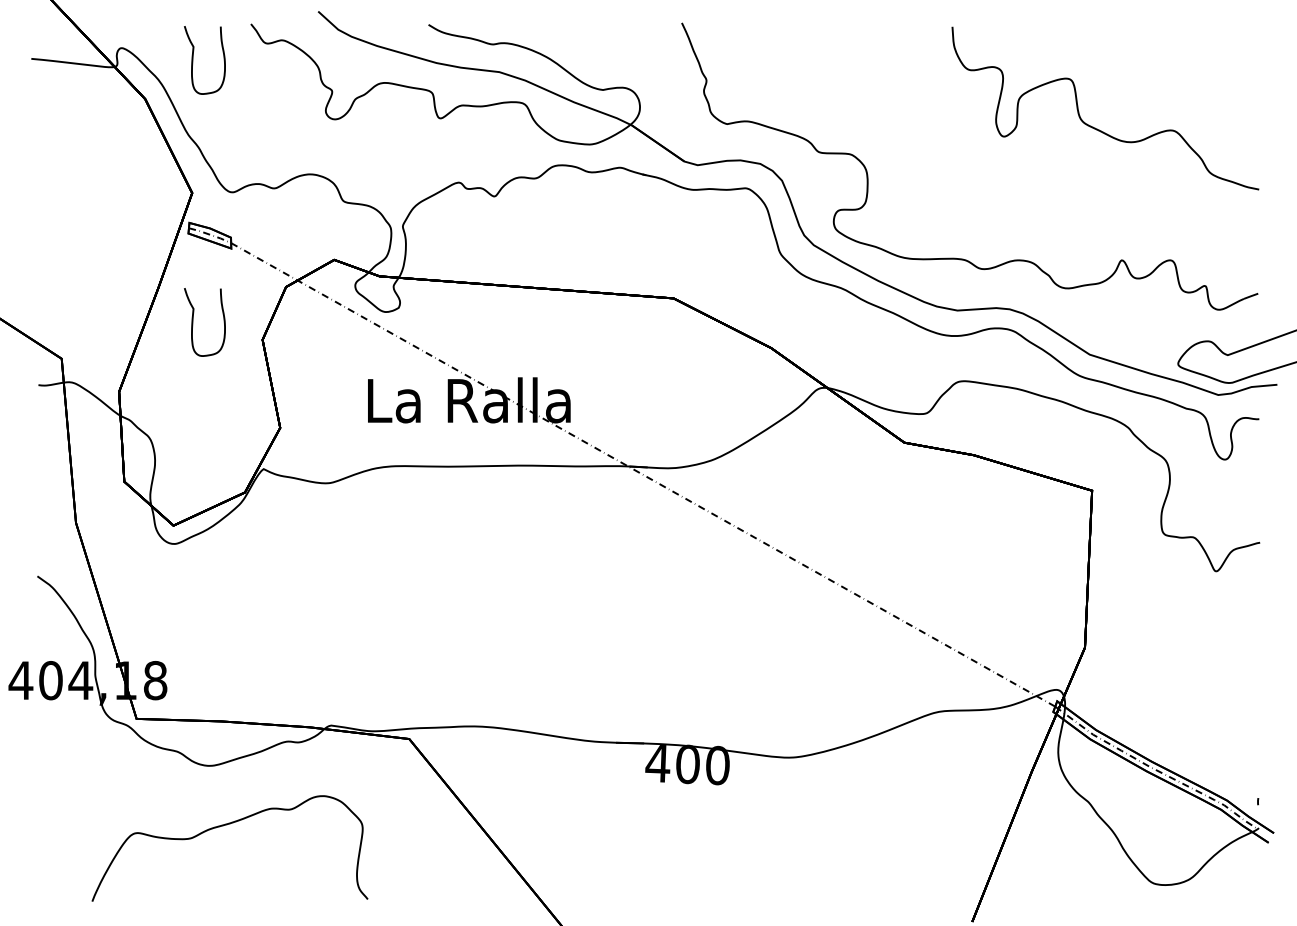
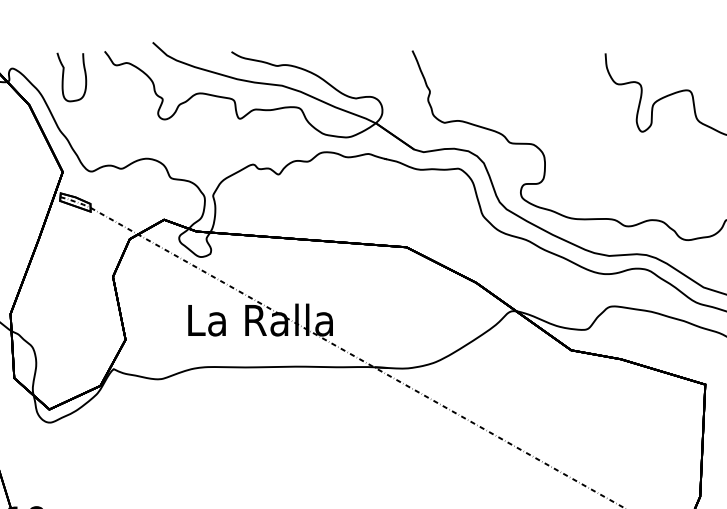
curve: (193, 322) -> (63, 264), removed

